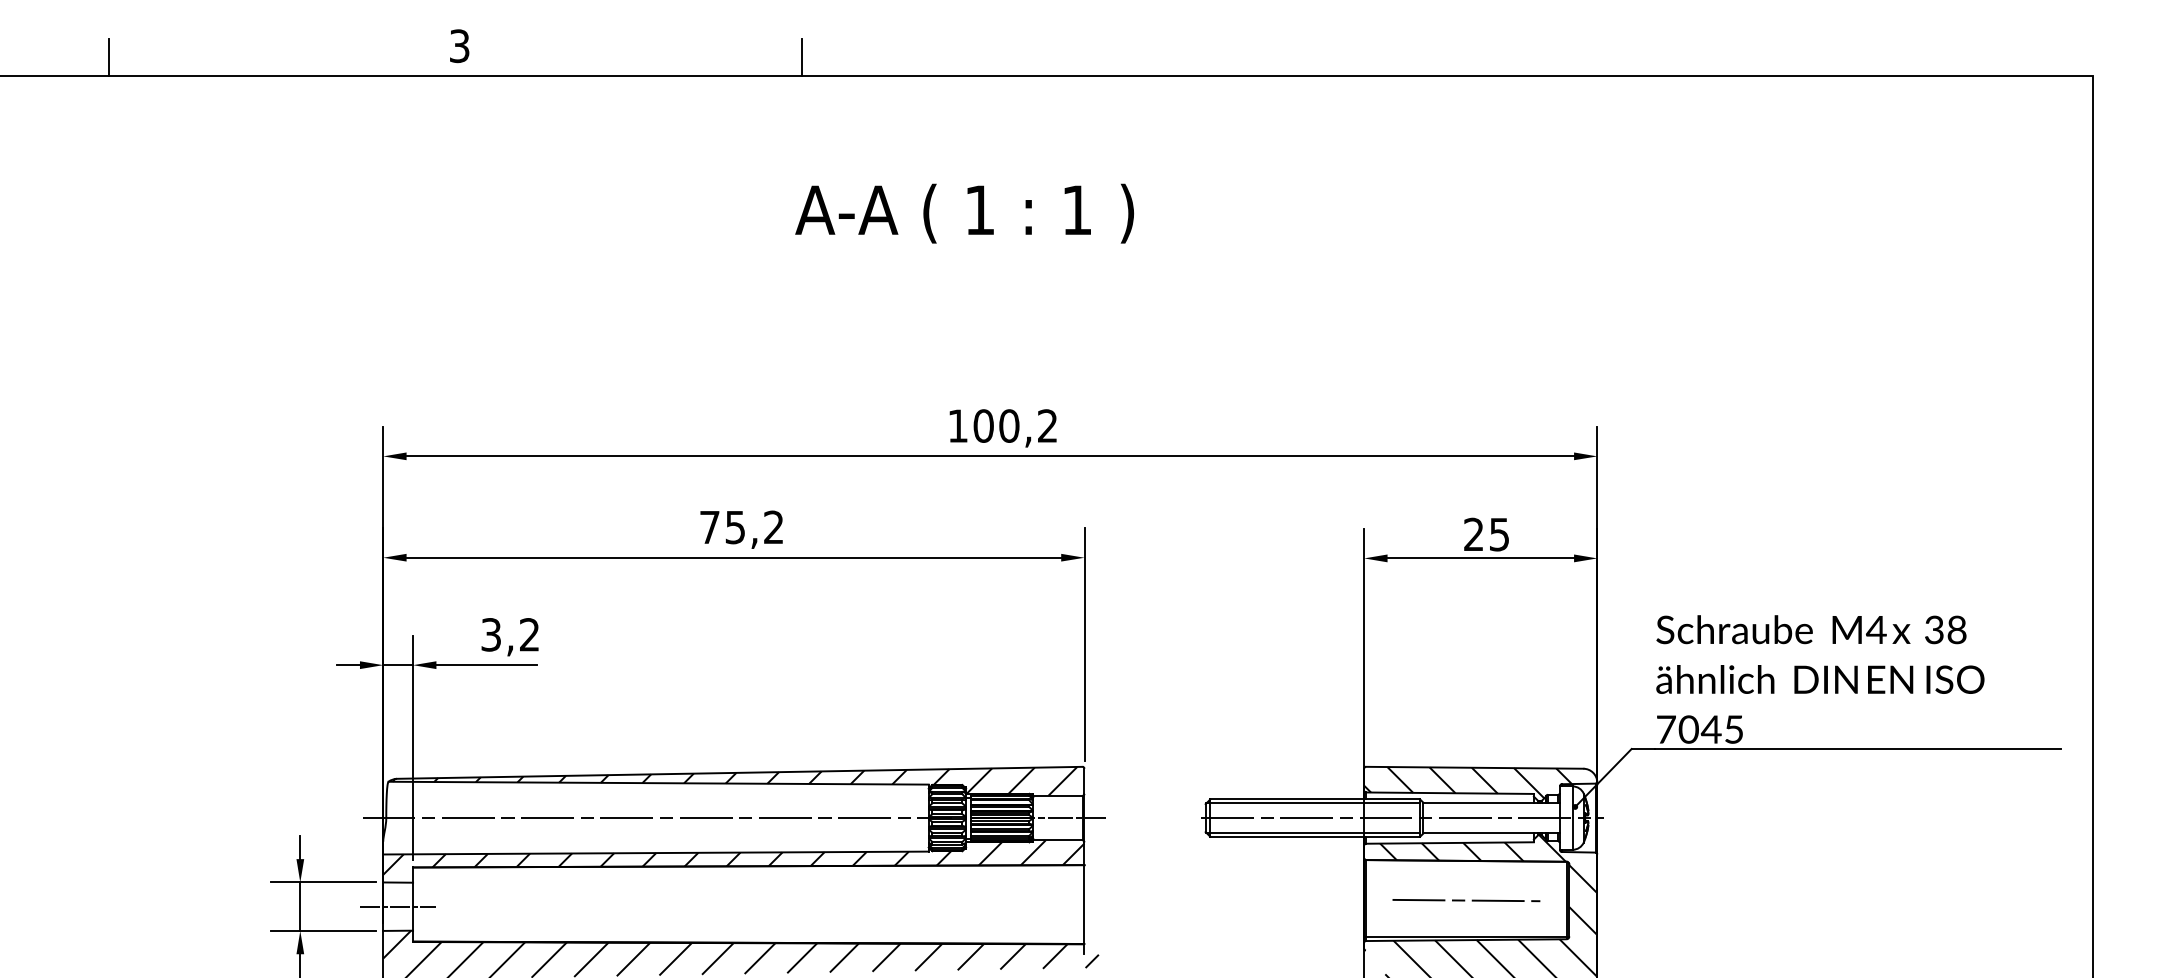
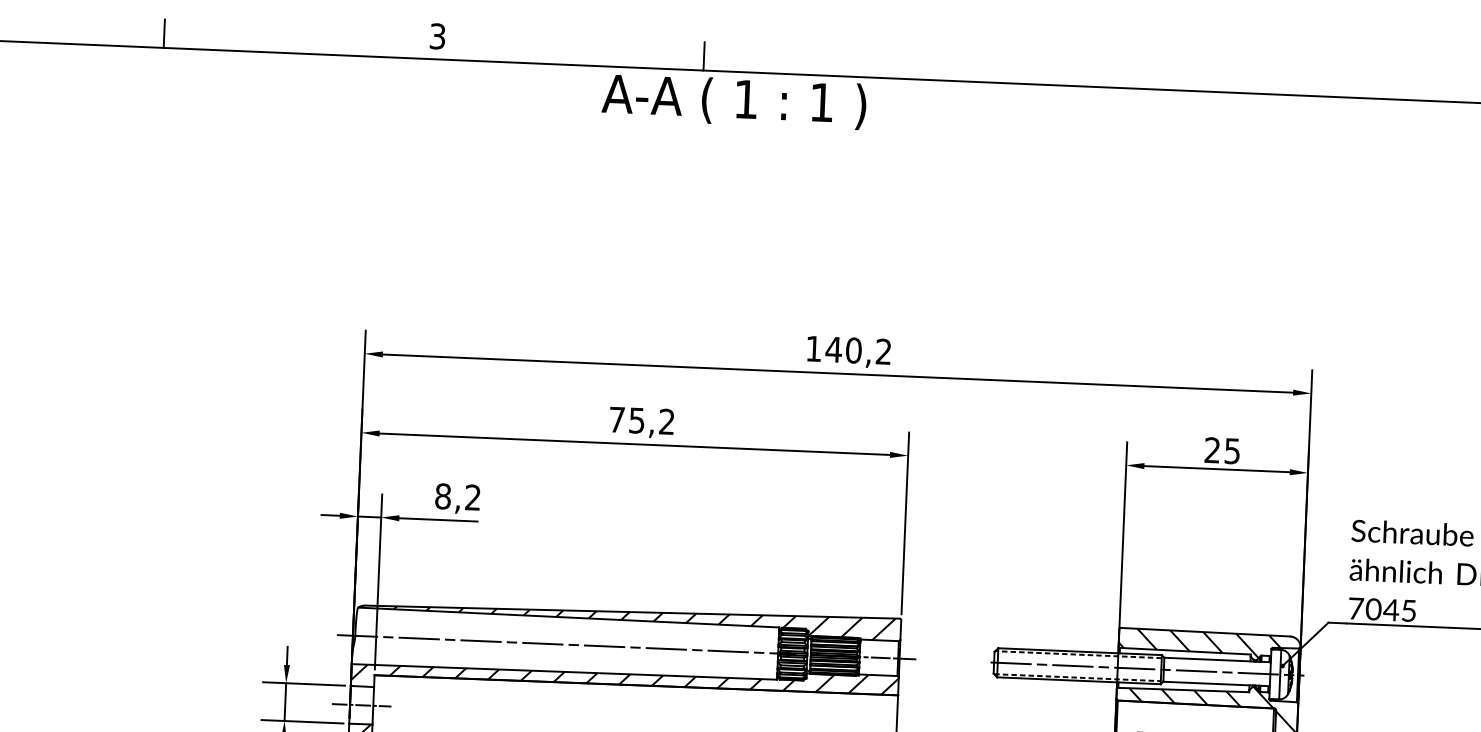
text: (964, 213) -> (734, 101), moved
text: (983, 425) -> (833, 349), 100,2 -> 140,2
text: (491, 634) -> (443, 496), 3,2 -> 8,2
line: (1313, 803) -> (1078, 654), solid -> dashed
line: (1313, 832) -> (1077, 677), solid -> dashed

